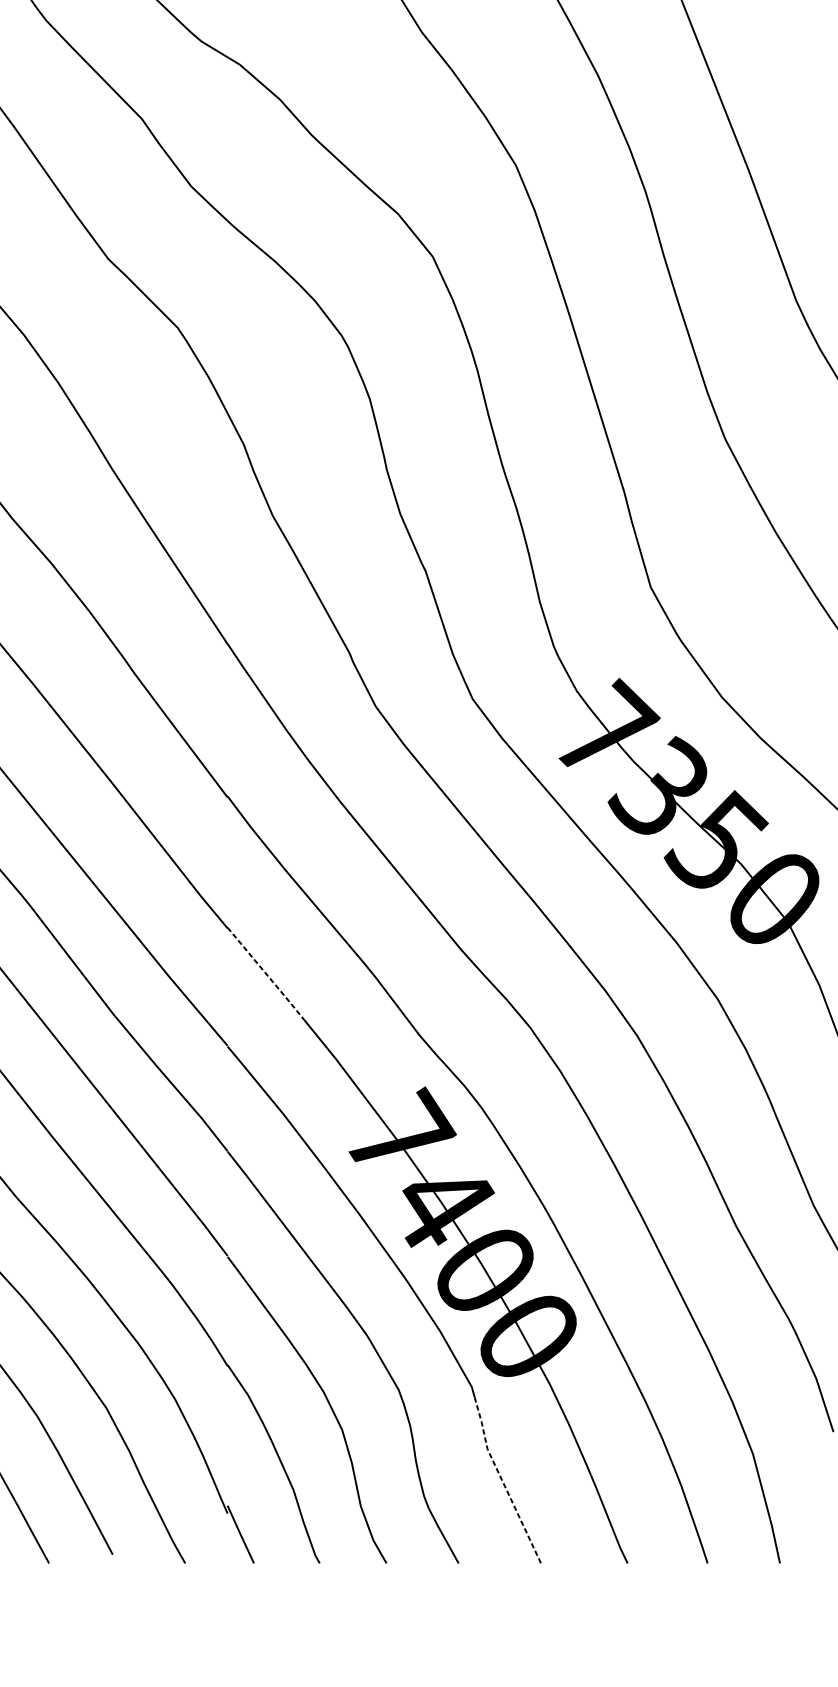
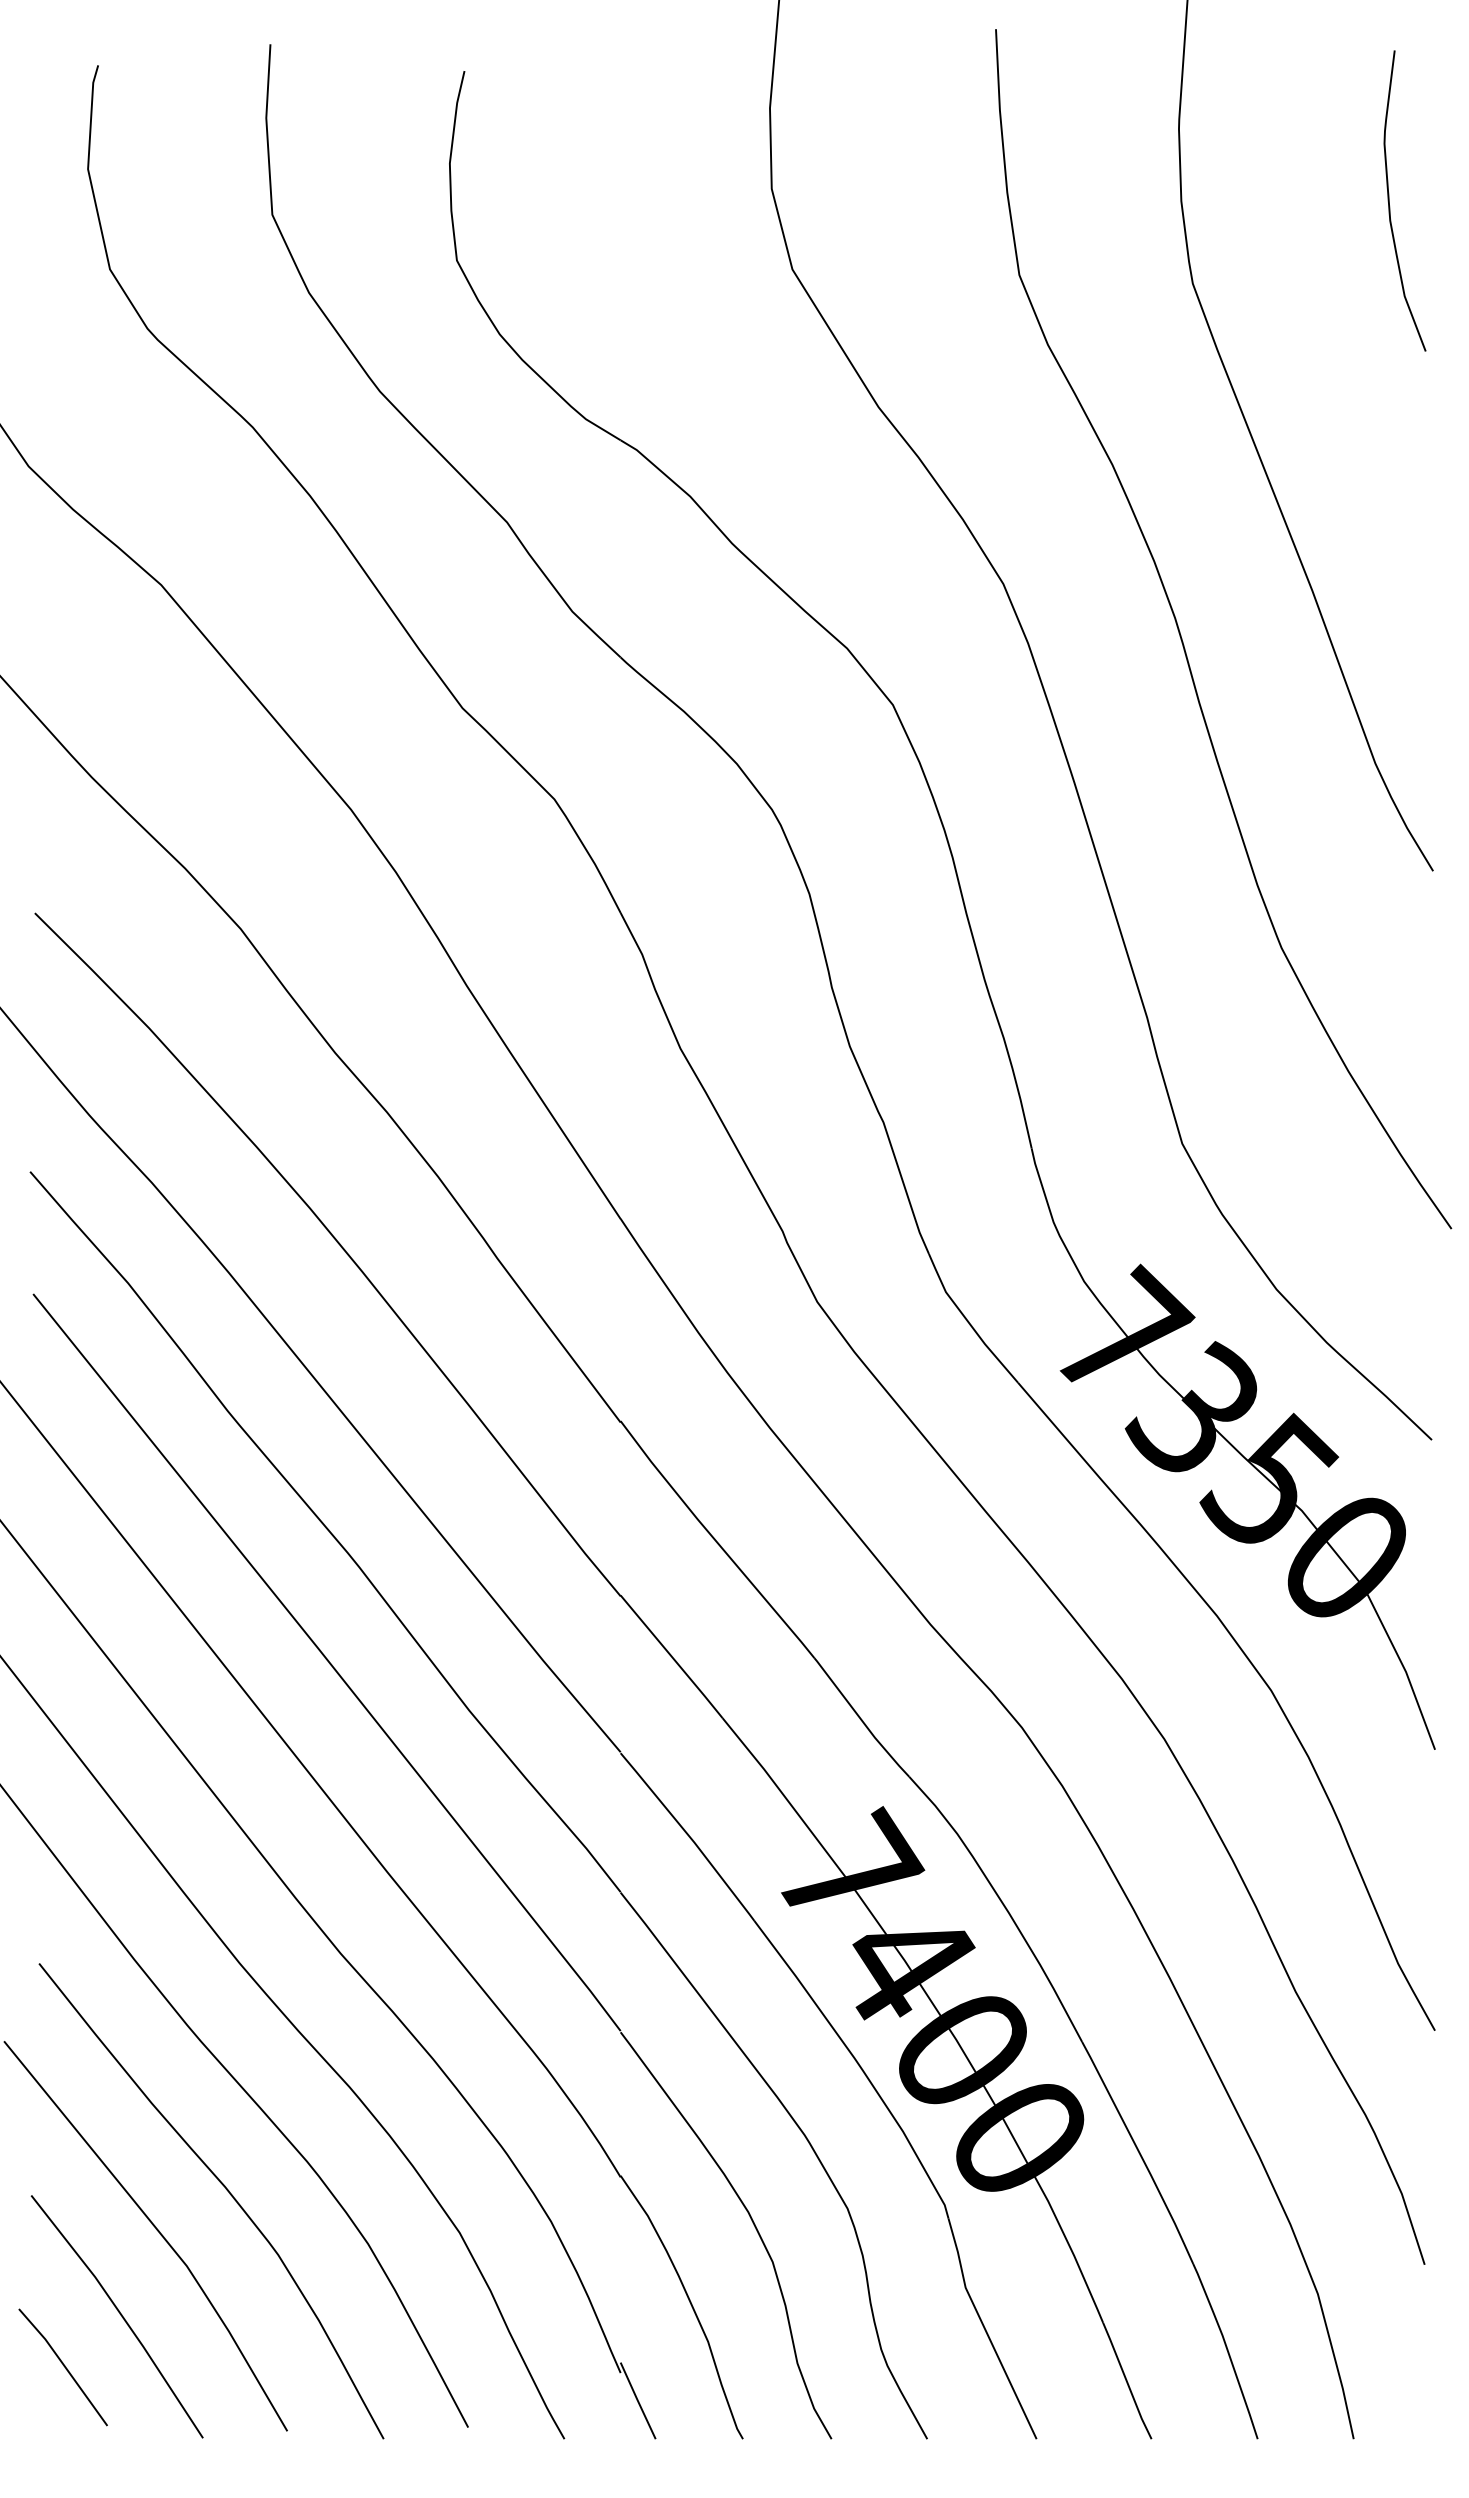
line: (266, 974) -> (672, 1657), dashed -> solid
line: (502, 1481) -> (985, 2330), dashed -> solid

